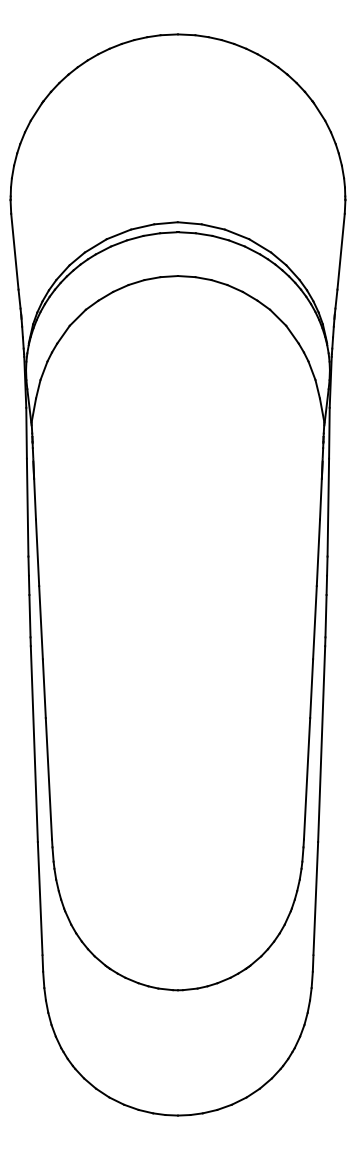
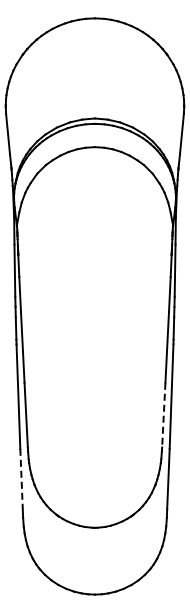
line: (306, 779) -> (163, 415), solid -> dashed
line: (40, 899) -> (21, 479), solid -> dashed

